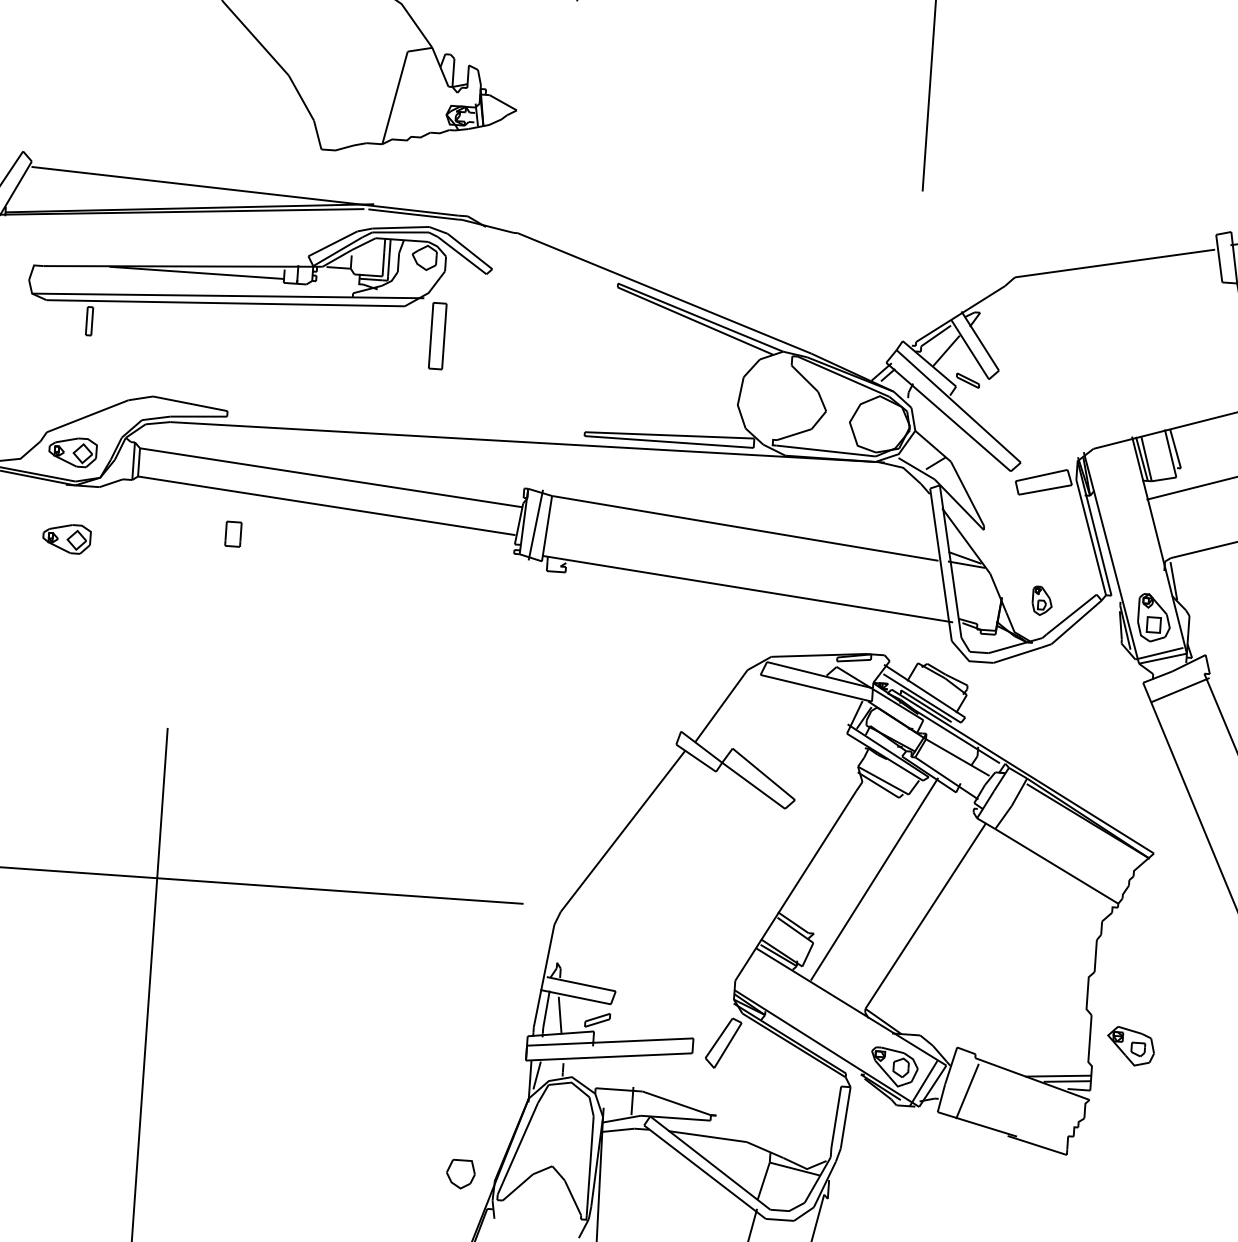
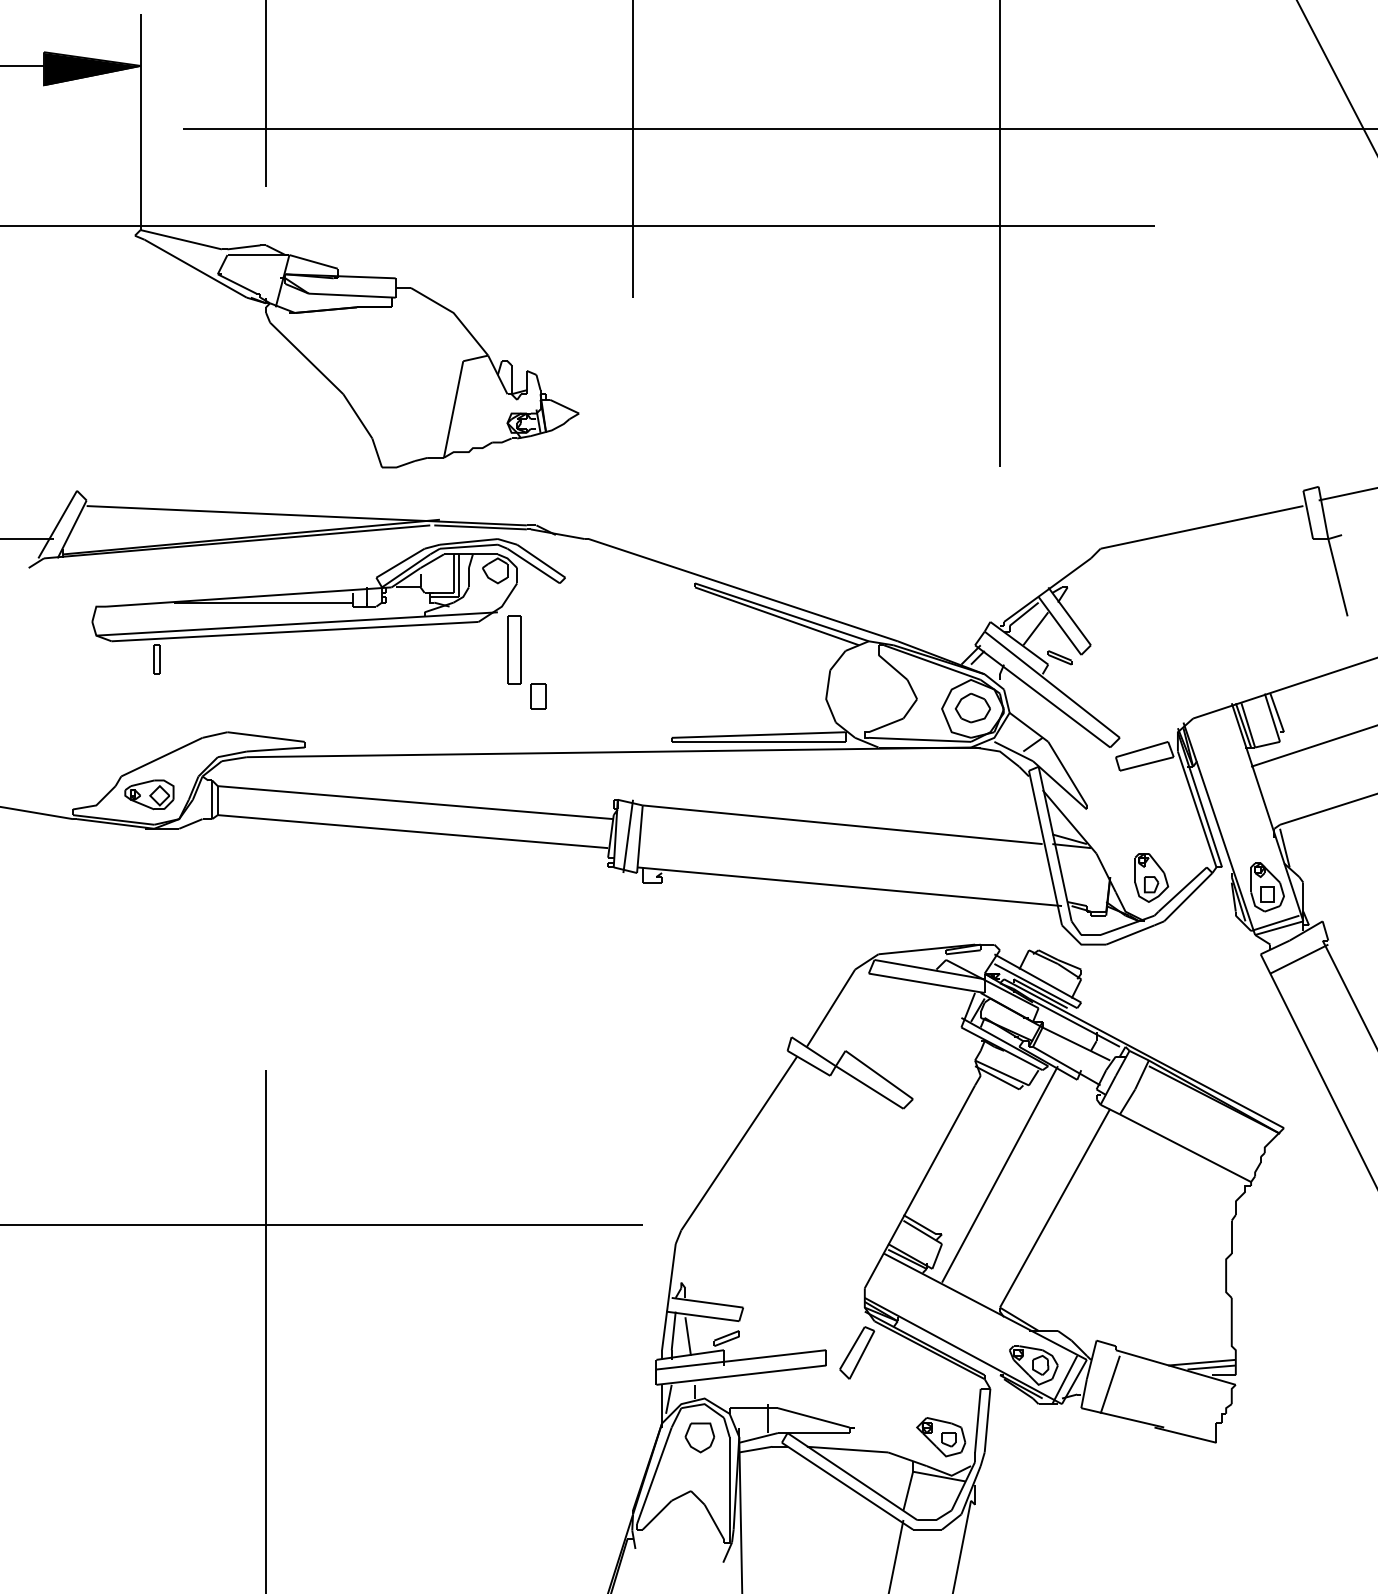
part: (879, 423) -> (972, 707), added
part: (233, 534) -> (538, 696), moved
part: (66, 538) -> (149, 883), removed
part: (1042, 600) -> (1151, 877), size x1.67
part: (1131, 1046) -> (941, 1437), moved
part: (460, 1173) -> (699, 1437), moved

